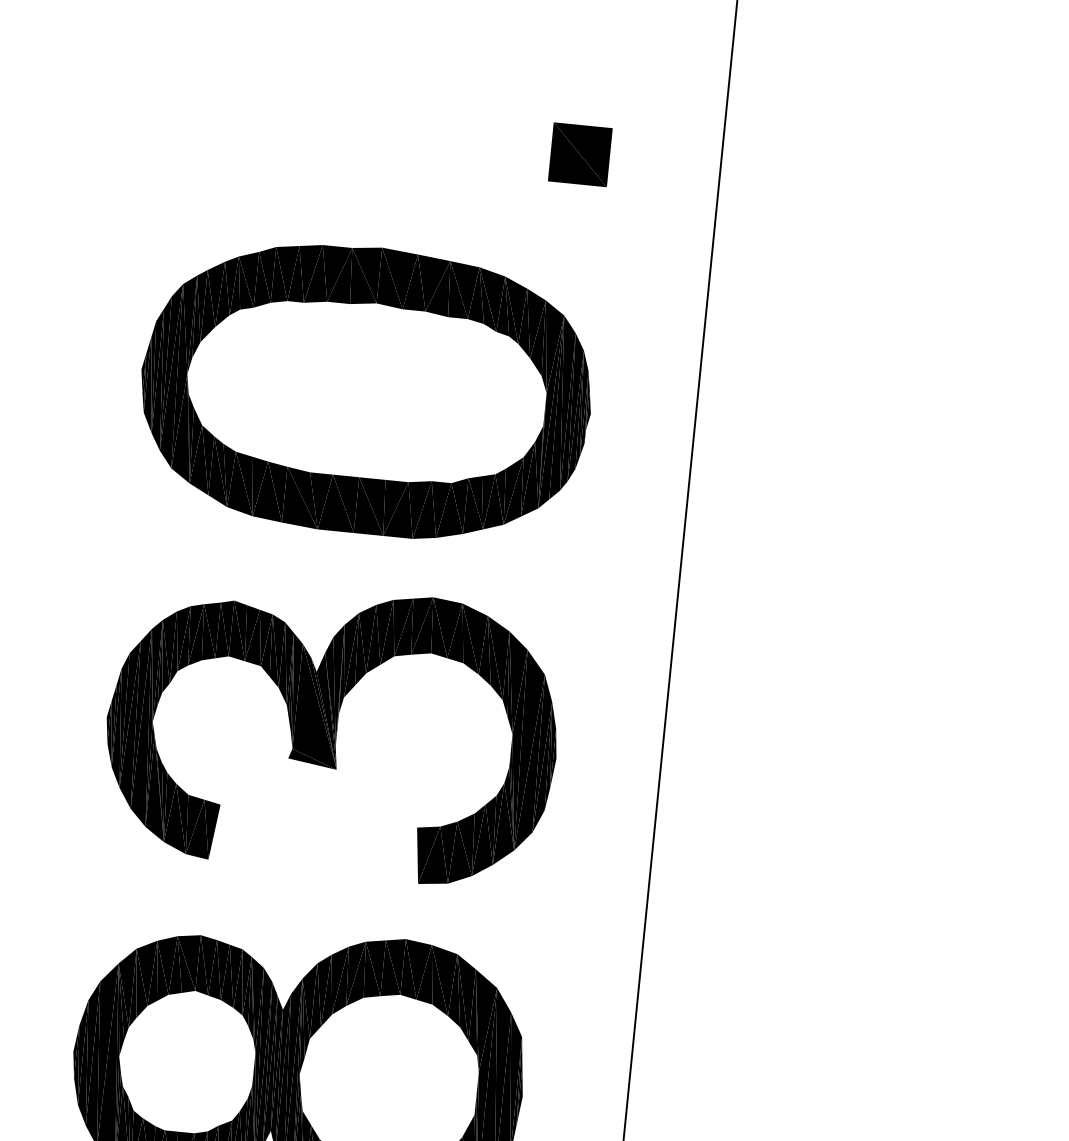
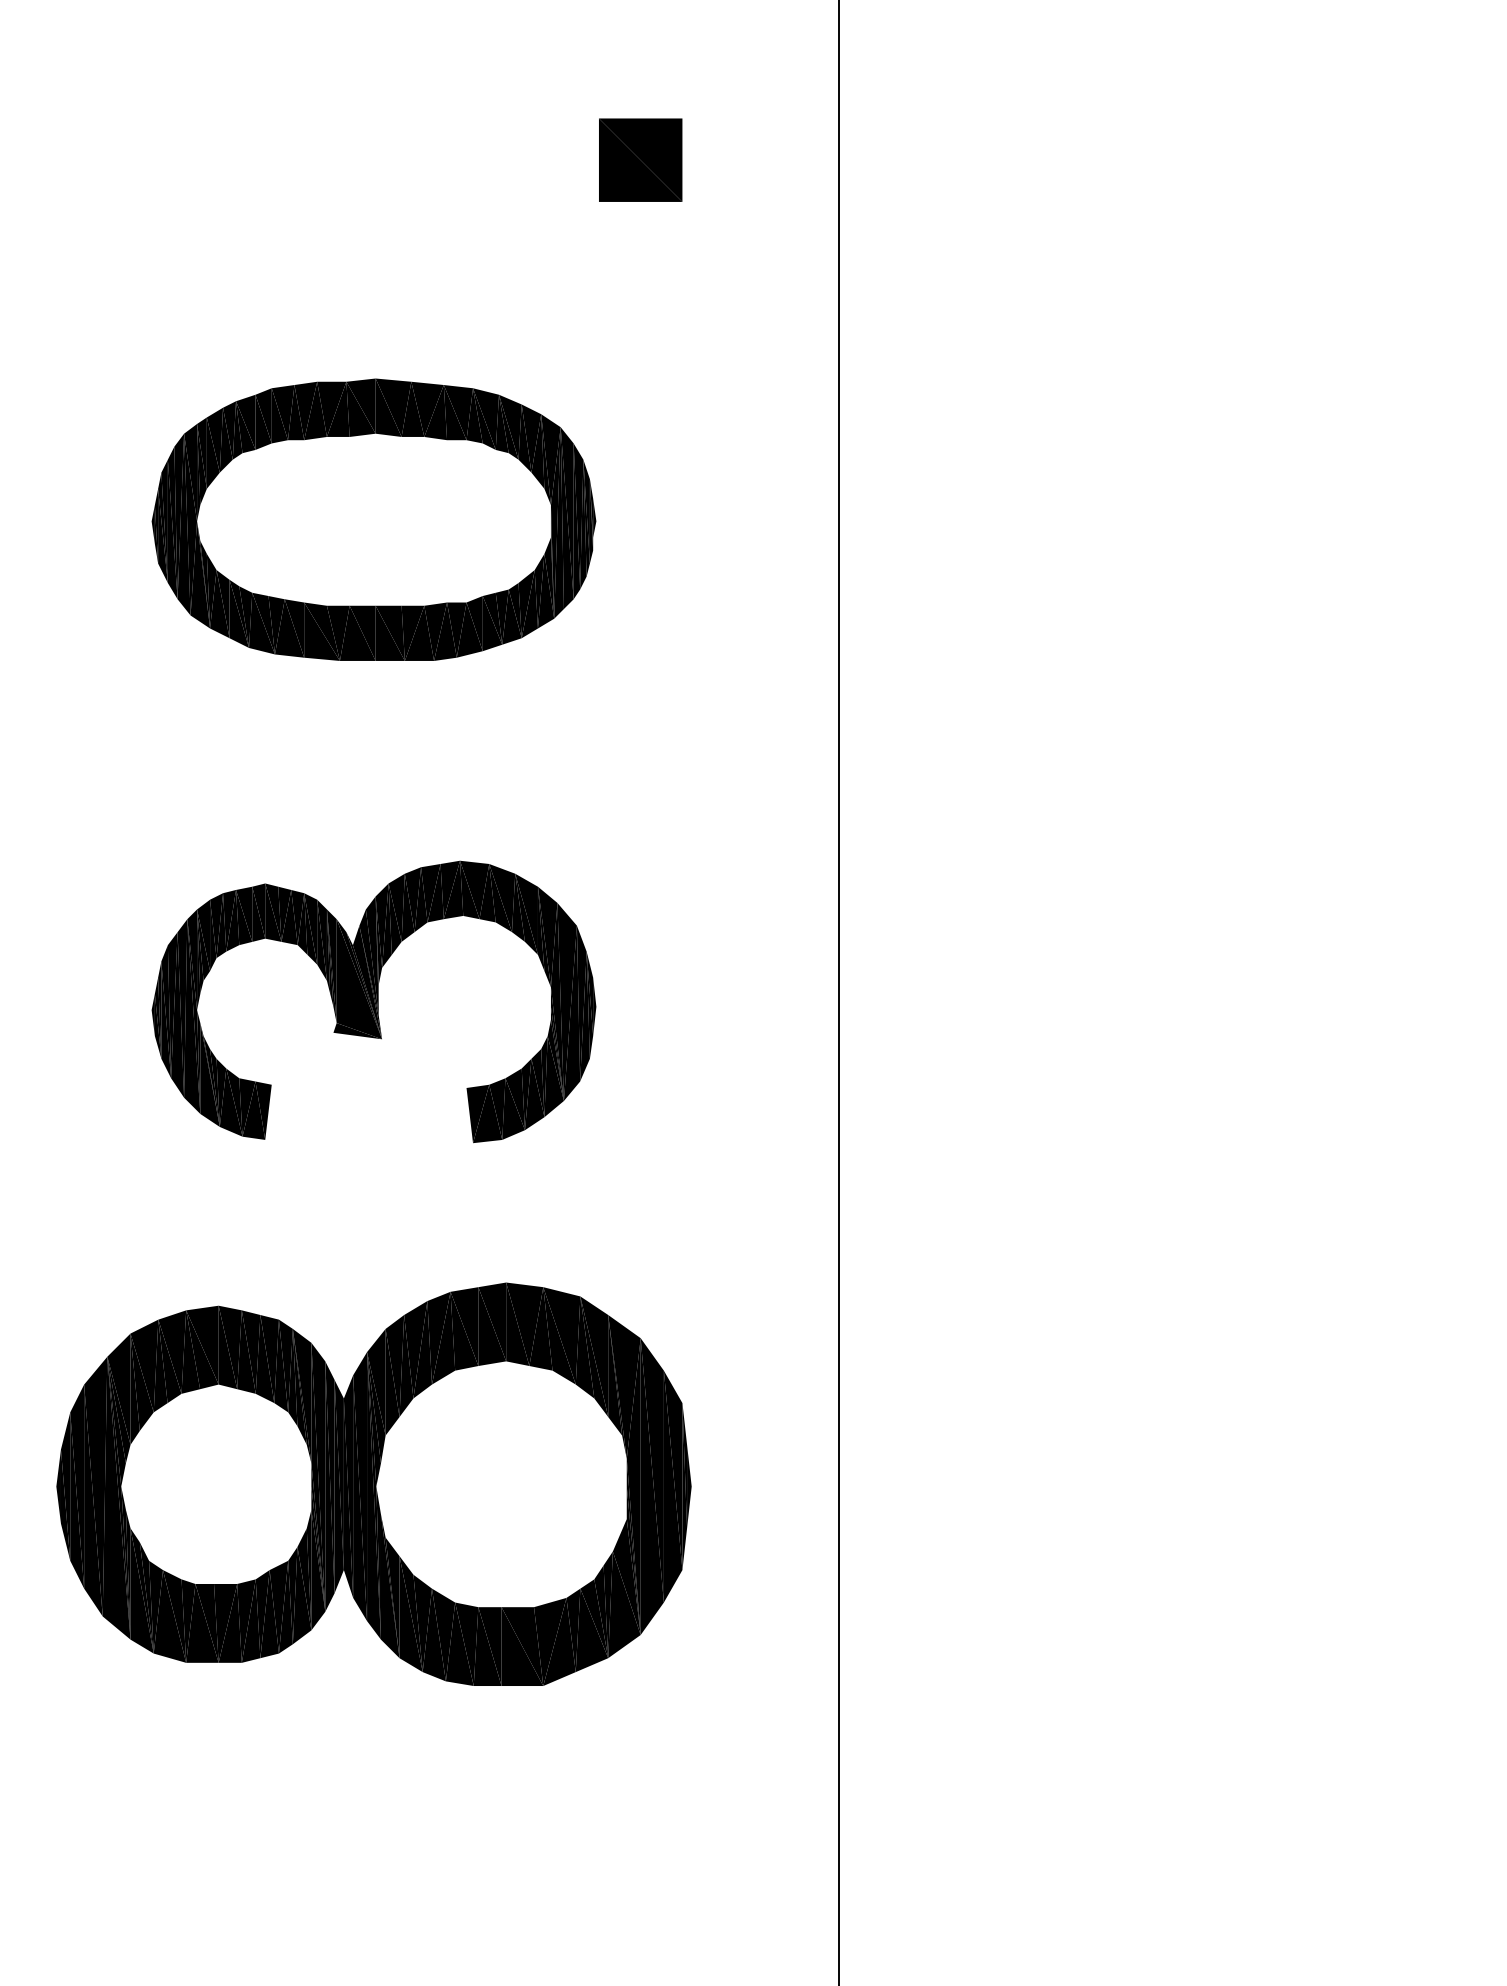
part: (365, 390) -> (373, 519), size x0.7
part: (331, 730) -> (373, 1001), size x0.7

